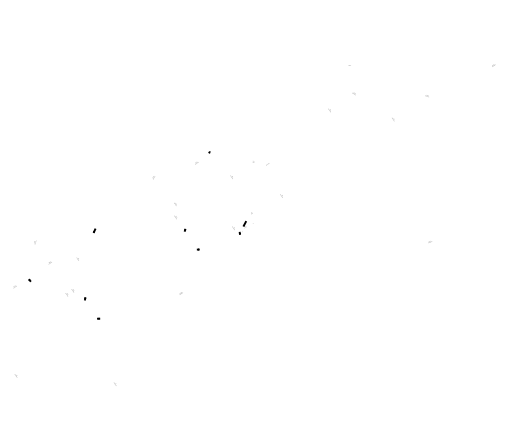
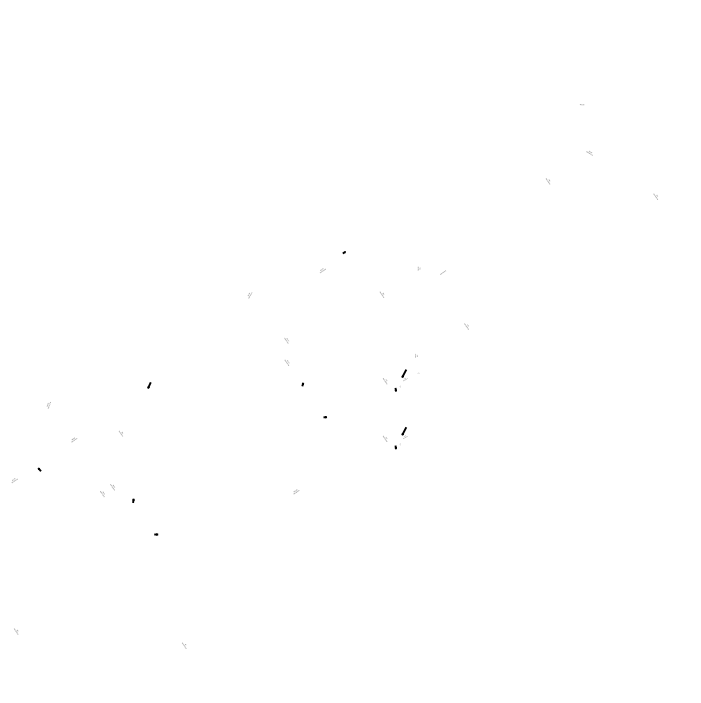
part: (239, 261) -> (395, 437), added

